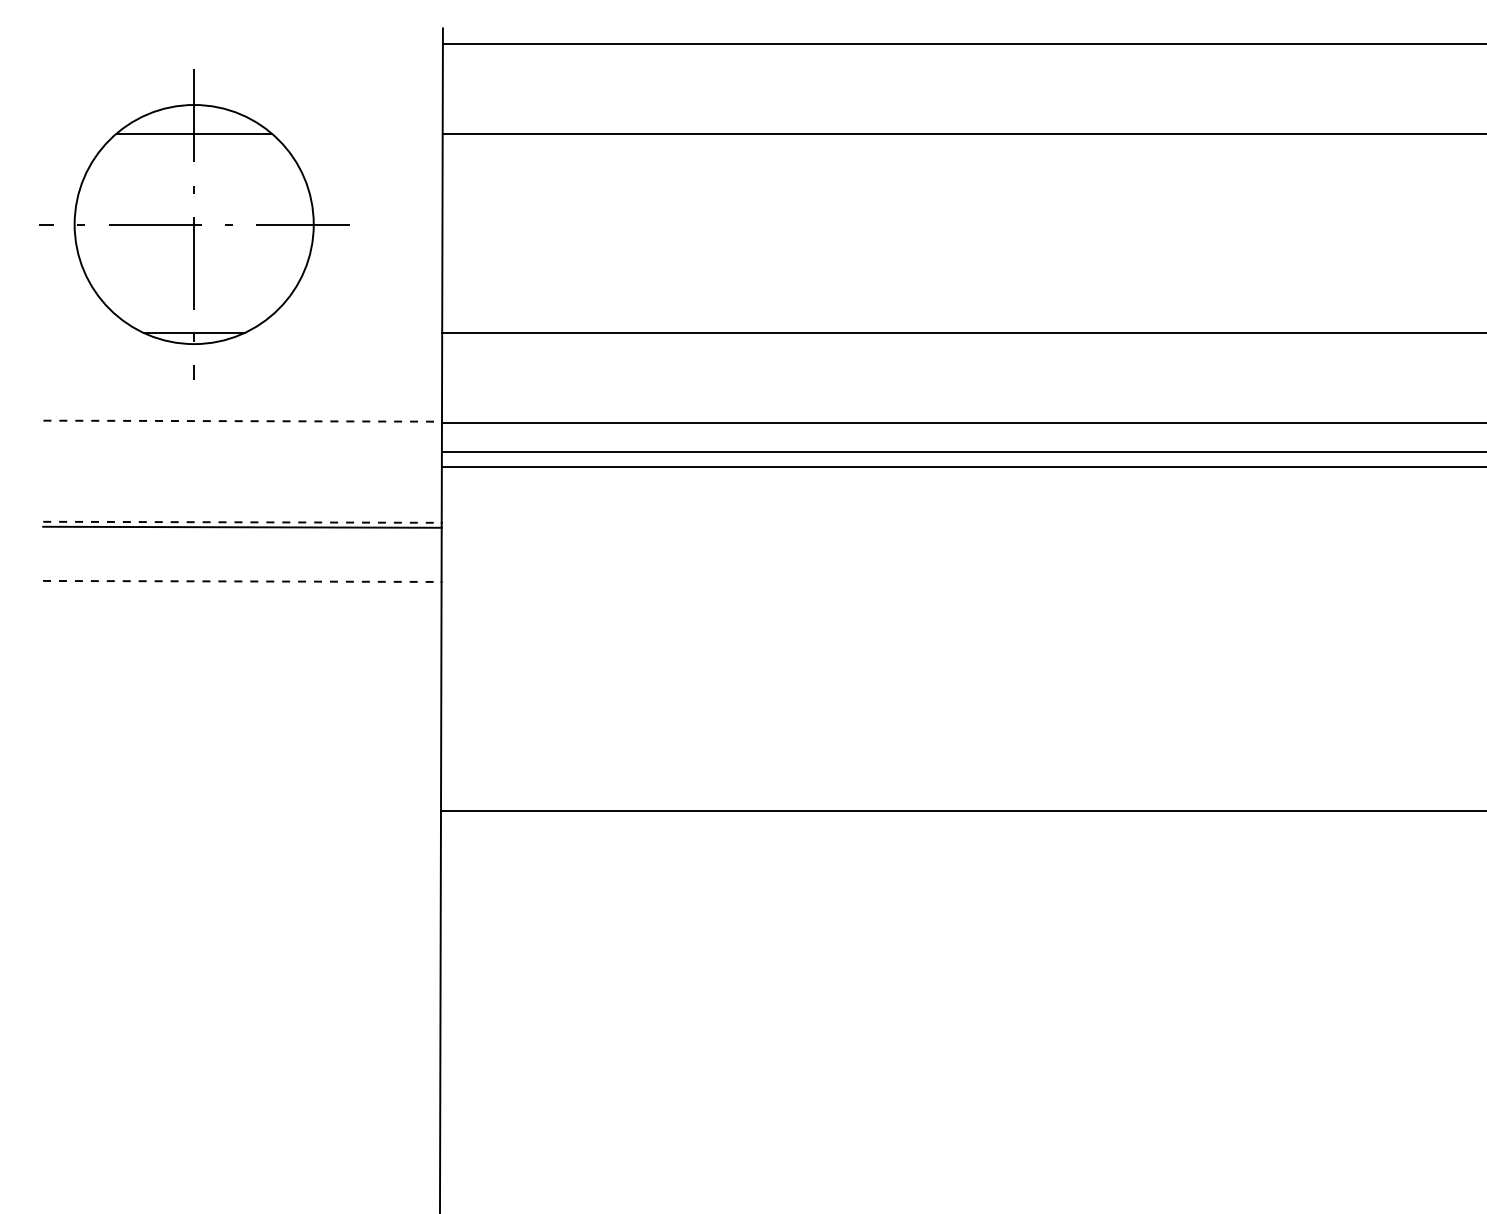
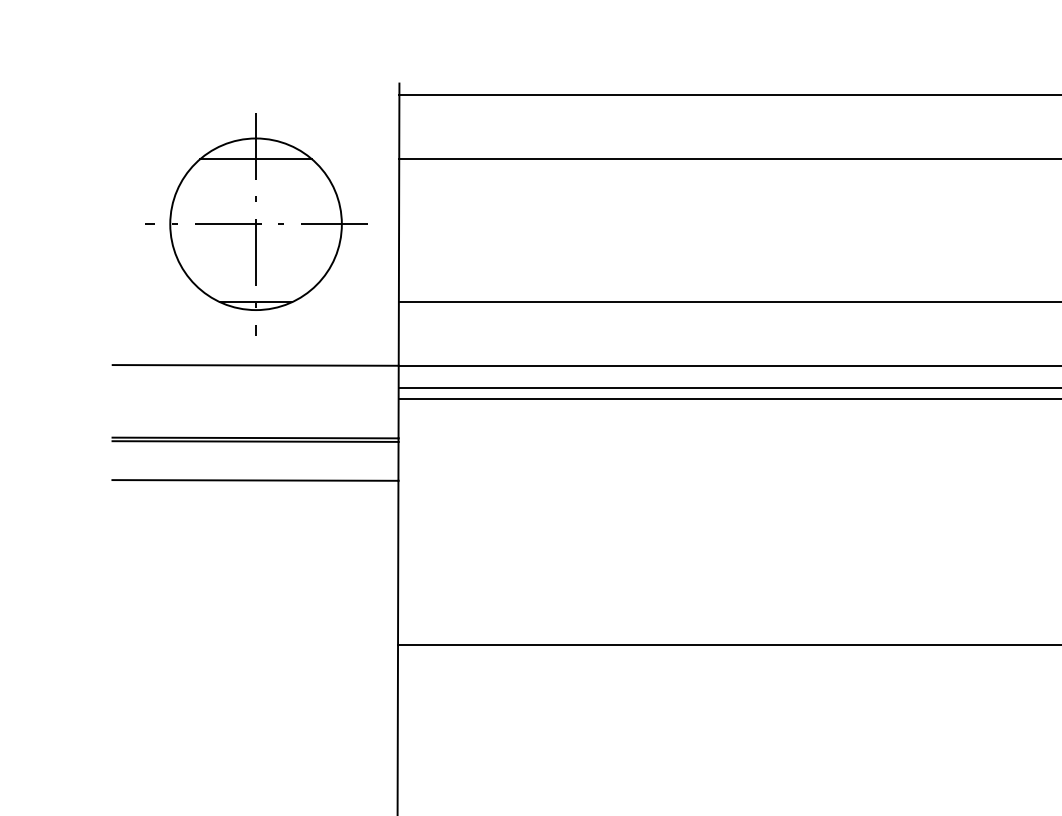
part: (194, 224) -> (256, 224), moved
line: (243, 421) -> (256, 365), dashed -> solid
line: (242, 522) -> (255, 438), dashed -> solid
line: (242, 581) -> (255, 480), dashed -> solid

